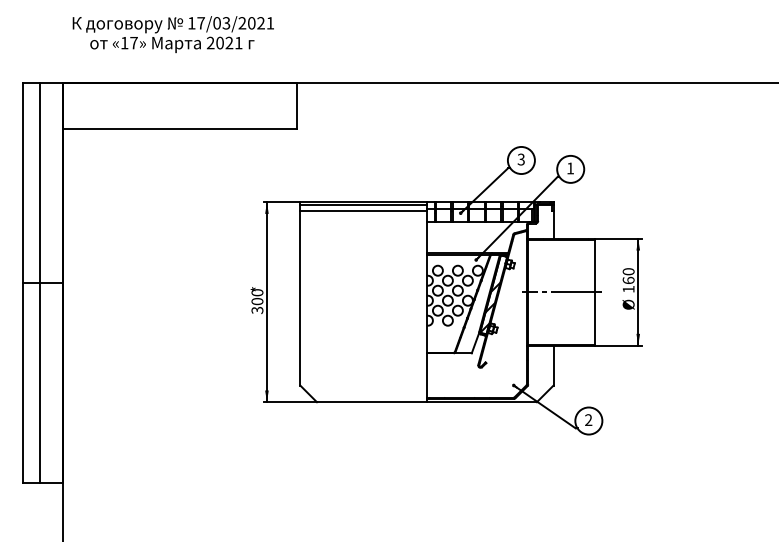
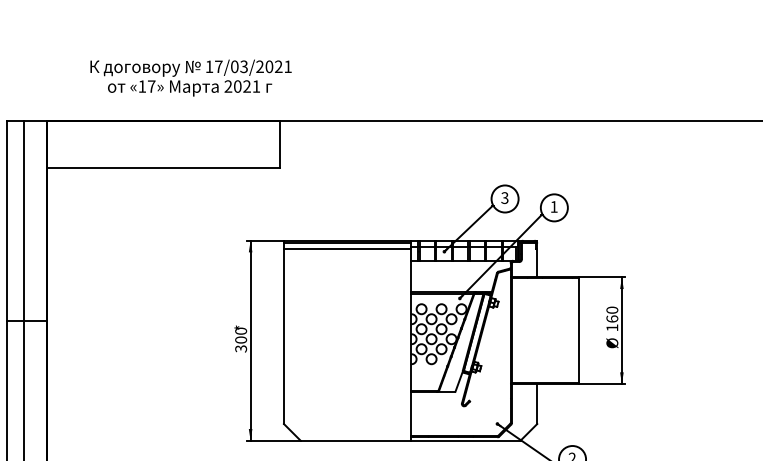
text: (172, 34) -> (190, 77), moved
line: (561, 292) -> (545, 330), removed
hatch: (490, 307) -> (474, 345), removed

